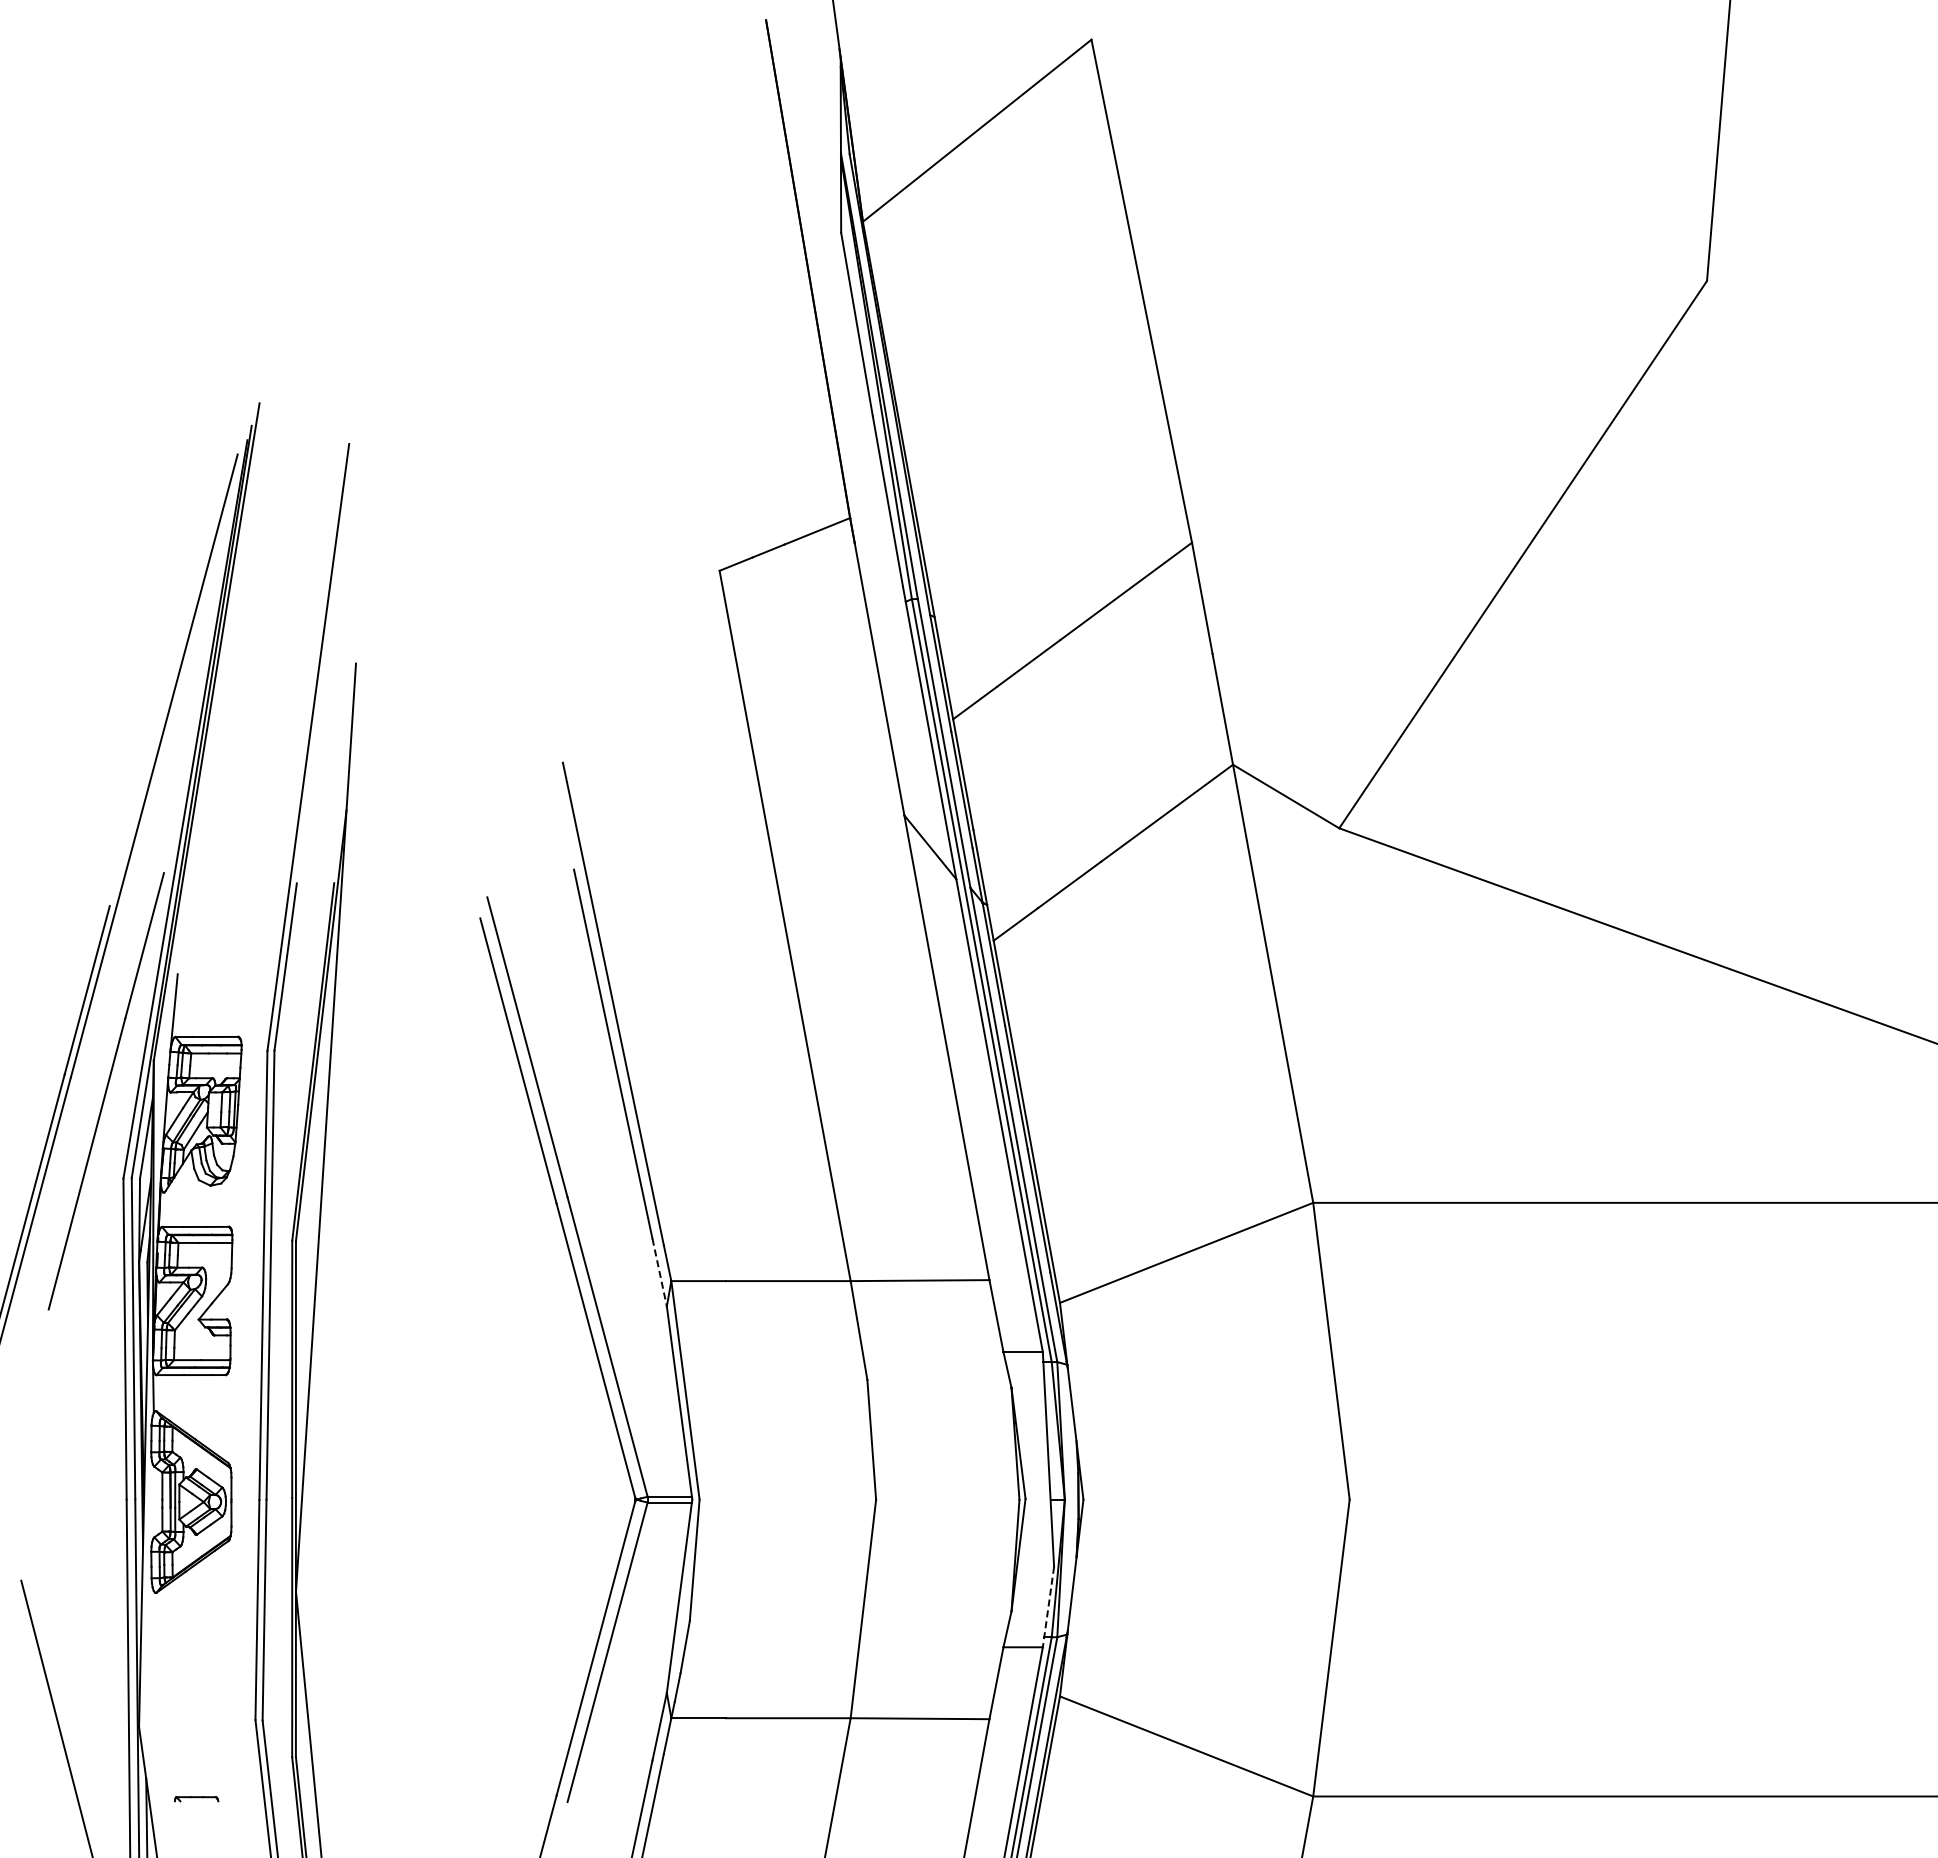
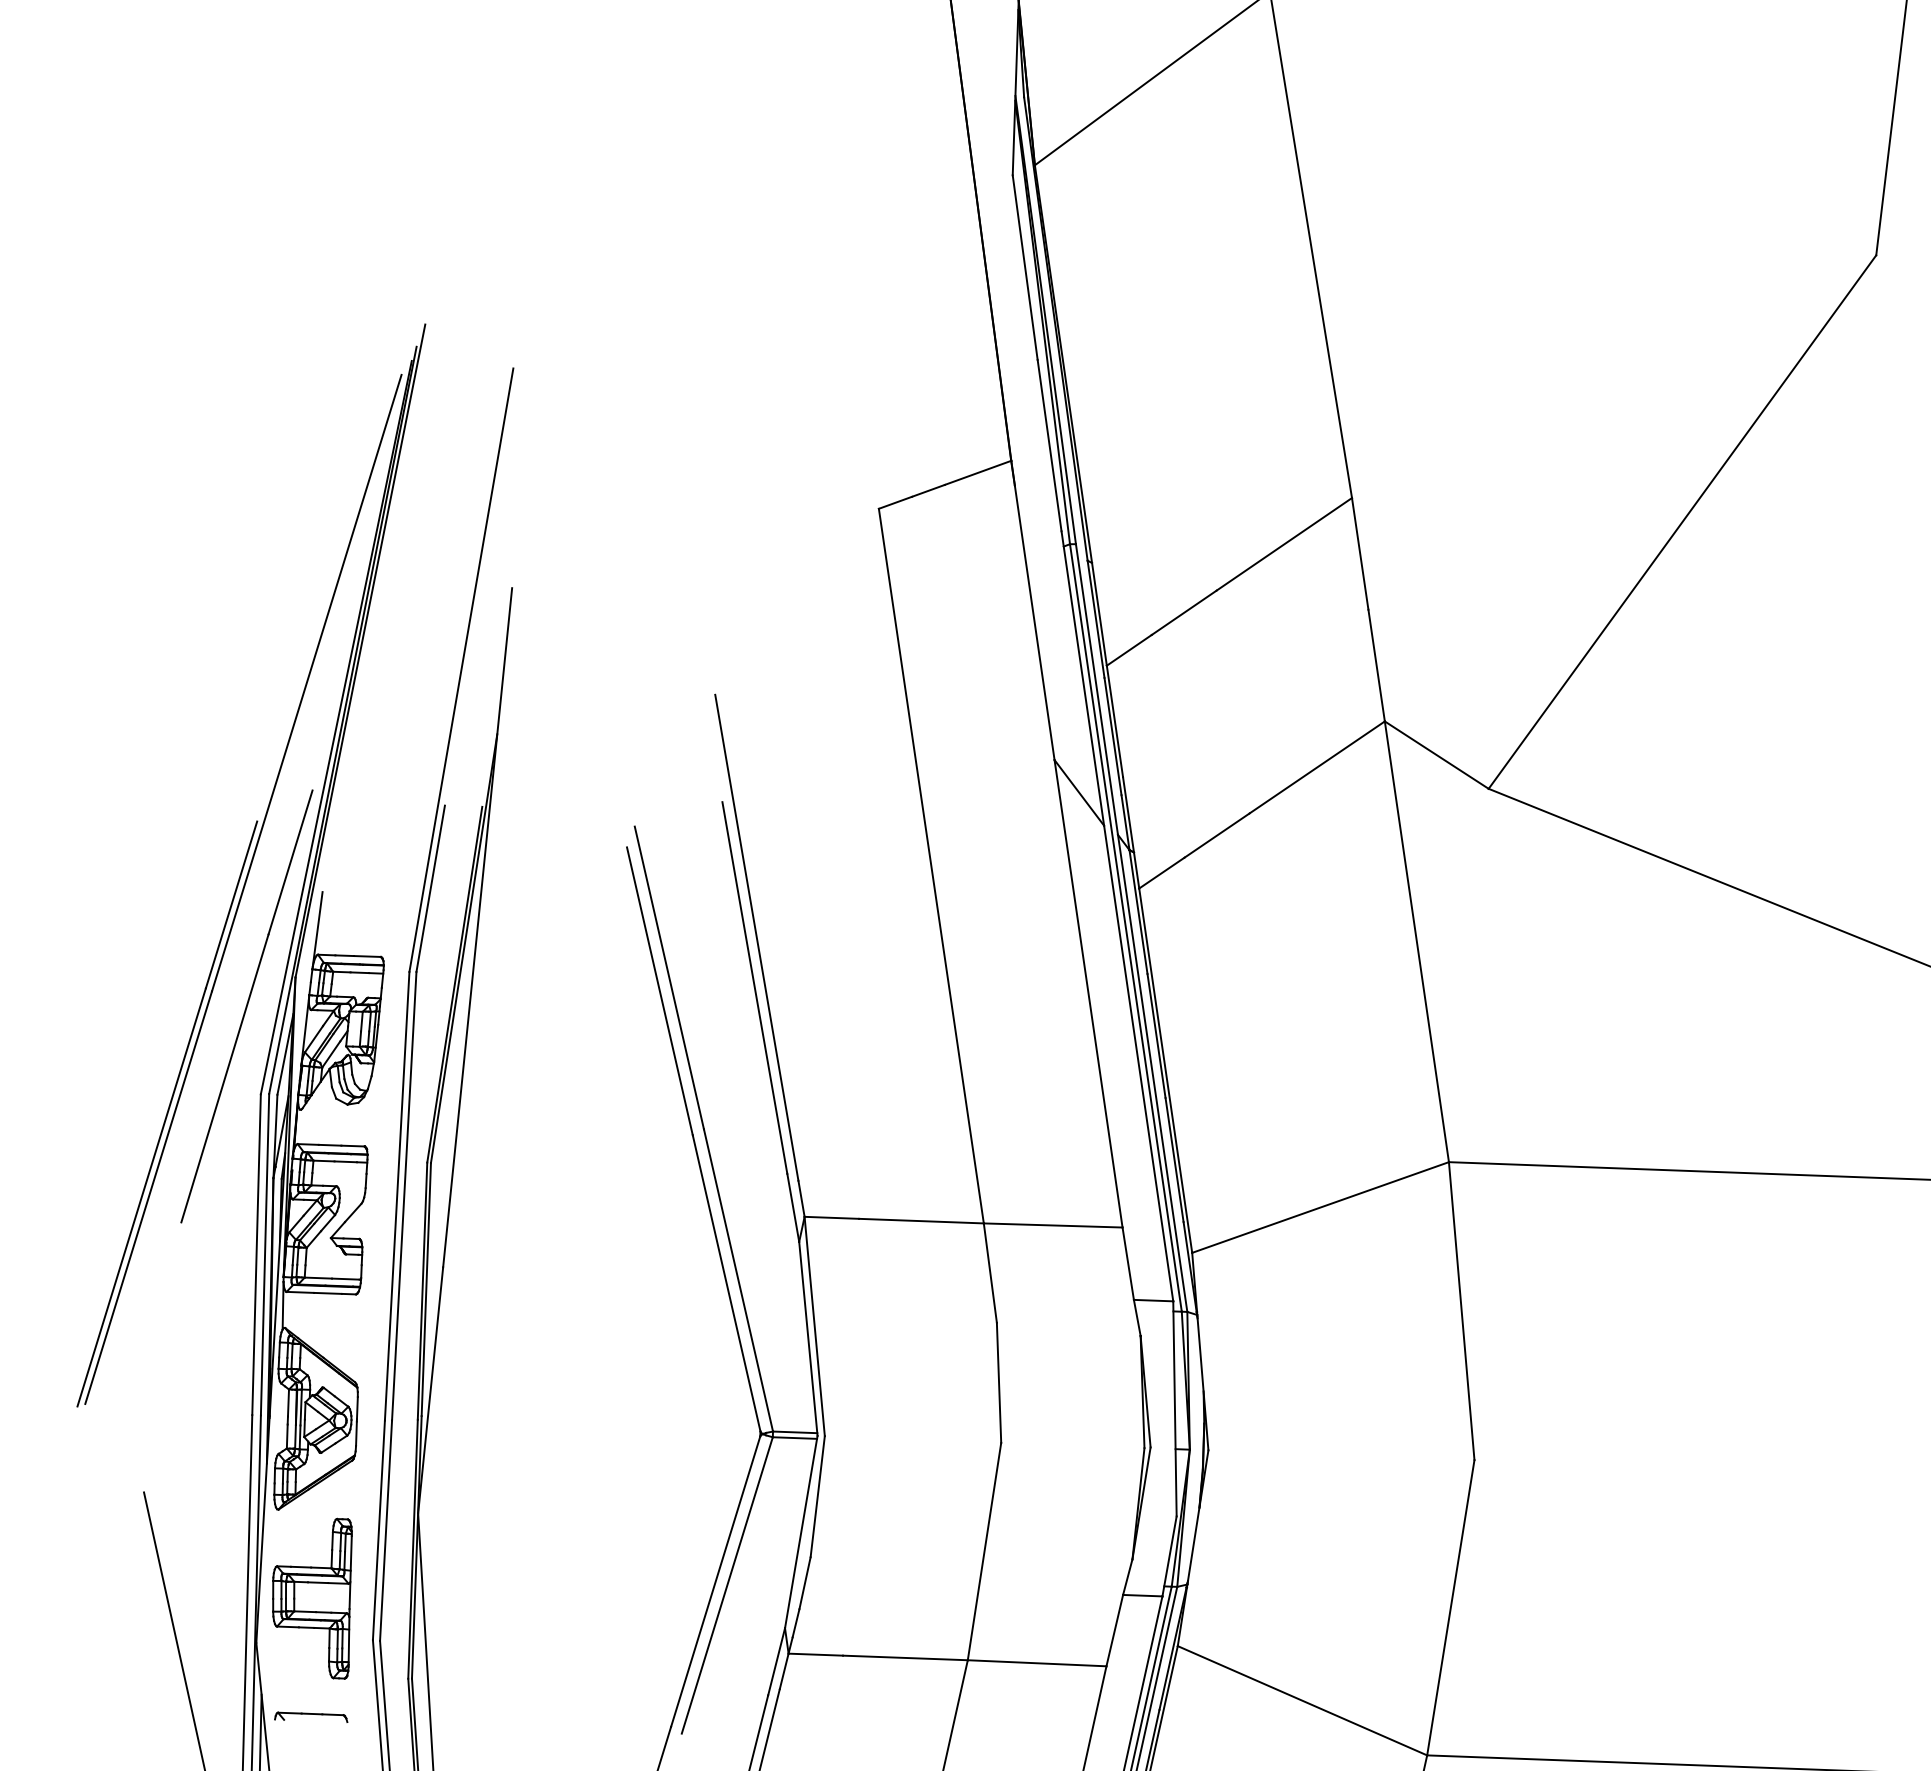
line: (659, 1272) -> (793, 1207), dashed -> solid
line: (1048, 1607) -> (1169, 1556), dashed -> solid
part: (192, 1679) -> (311, 1597), added
part: (196, 1798) -> (311, 1716), size x1.67

